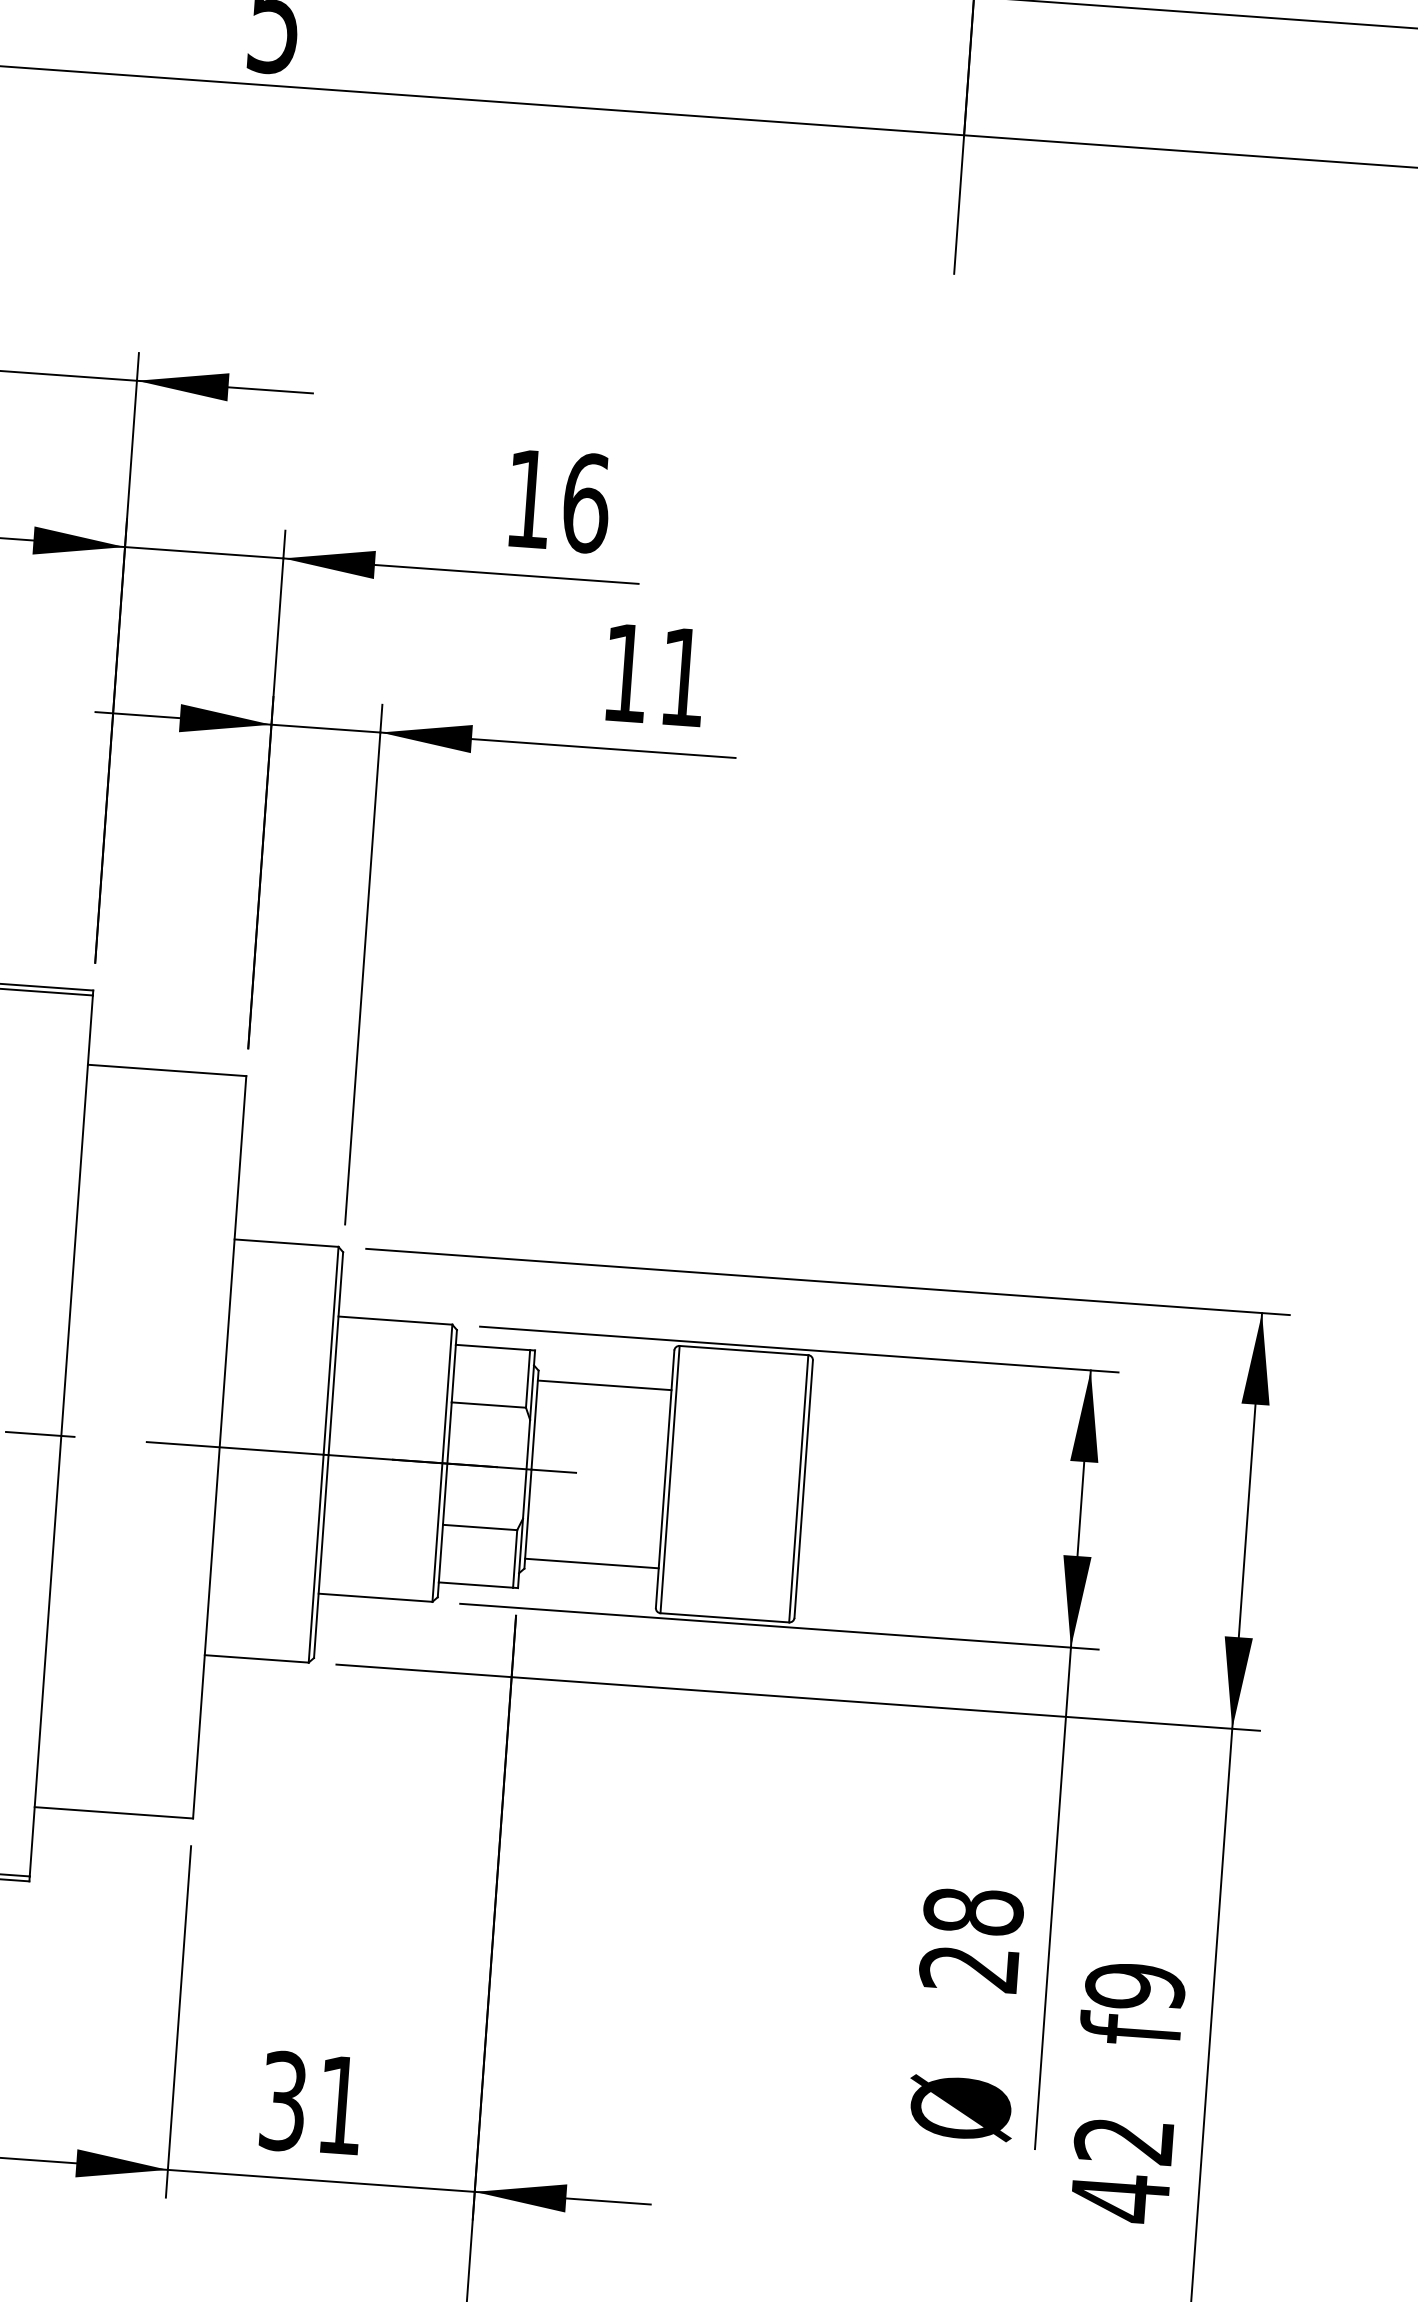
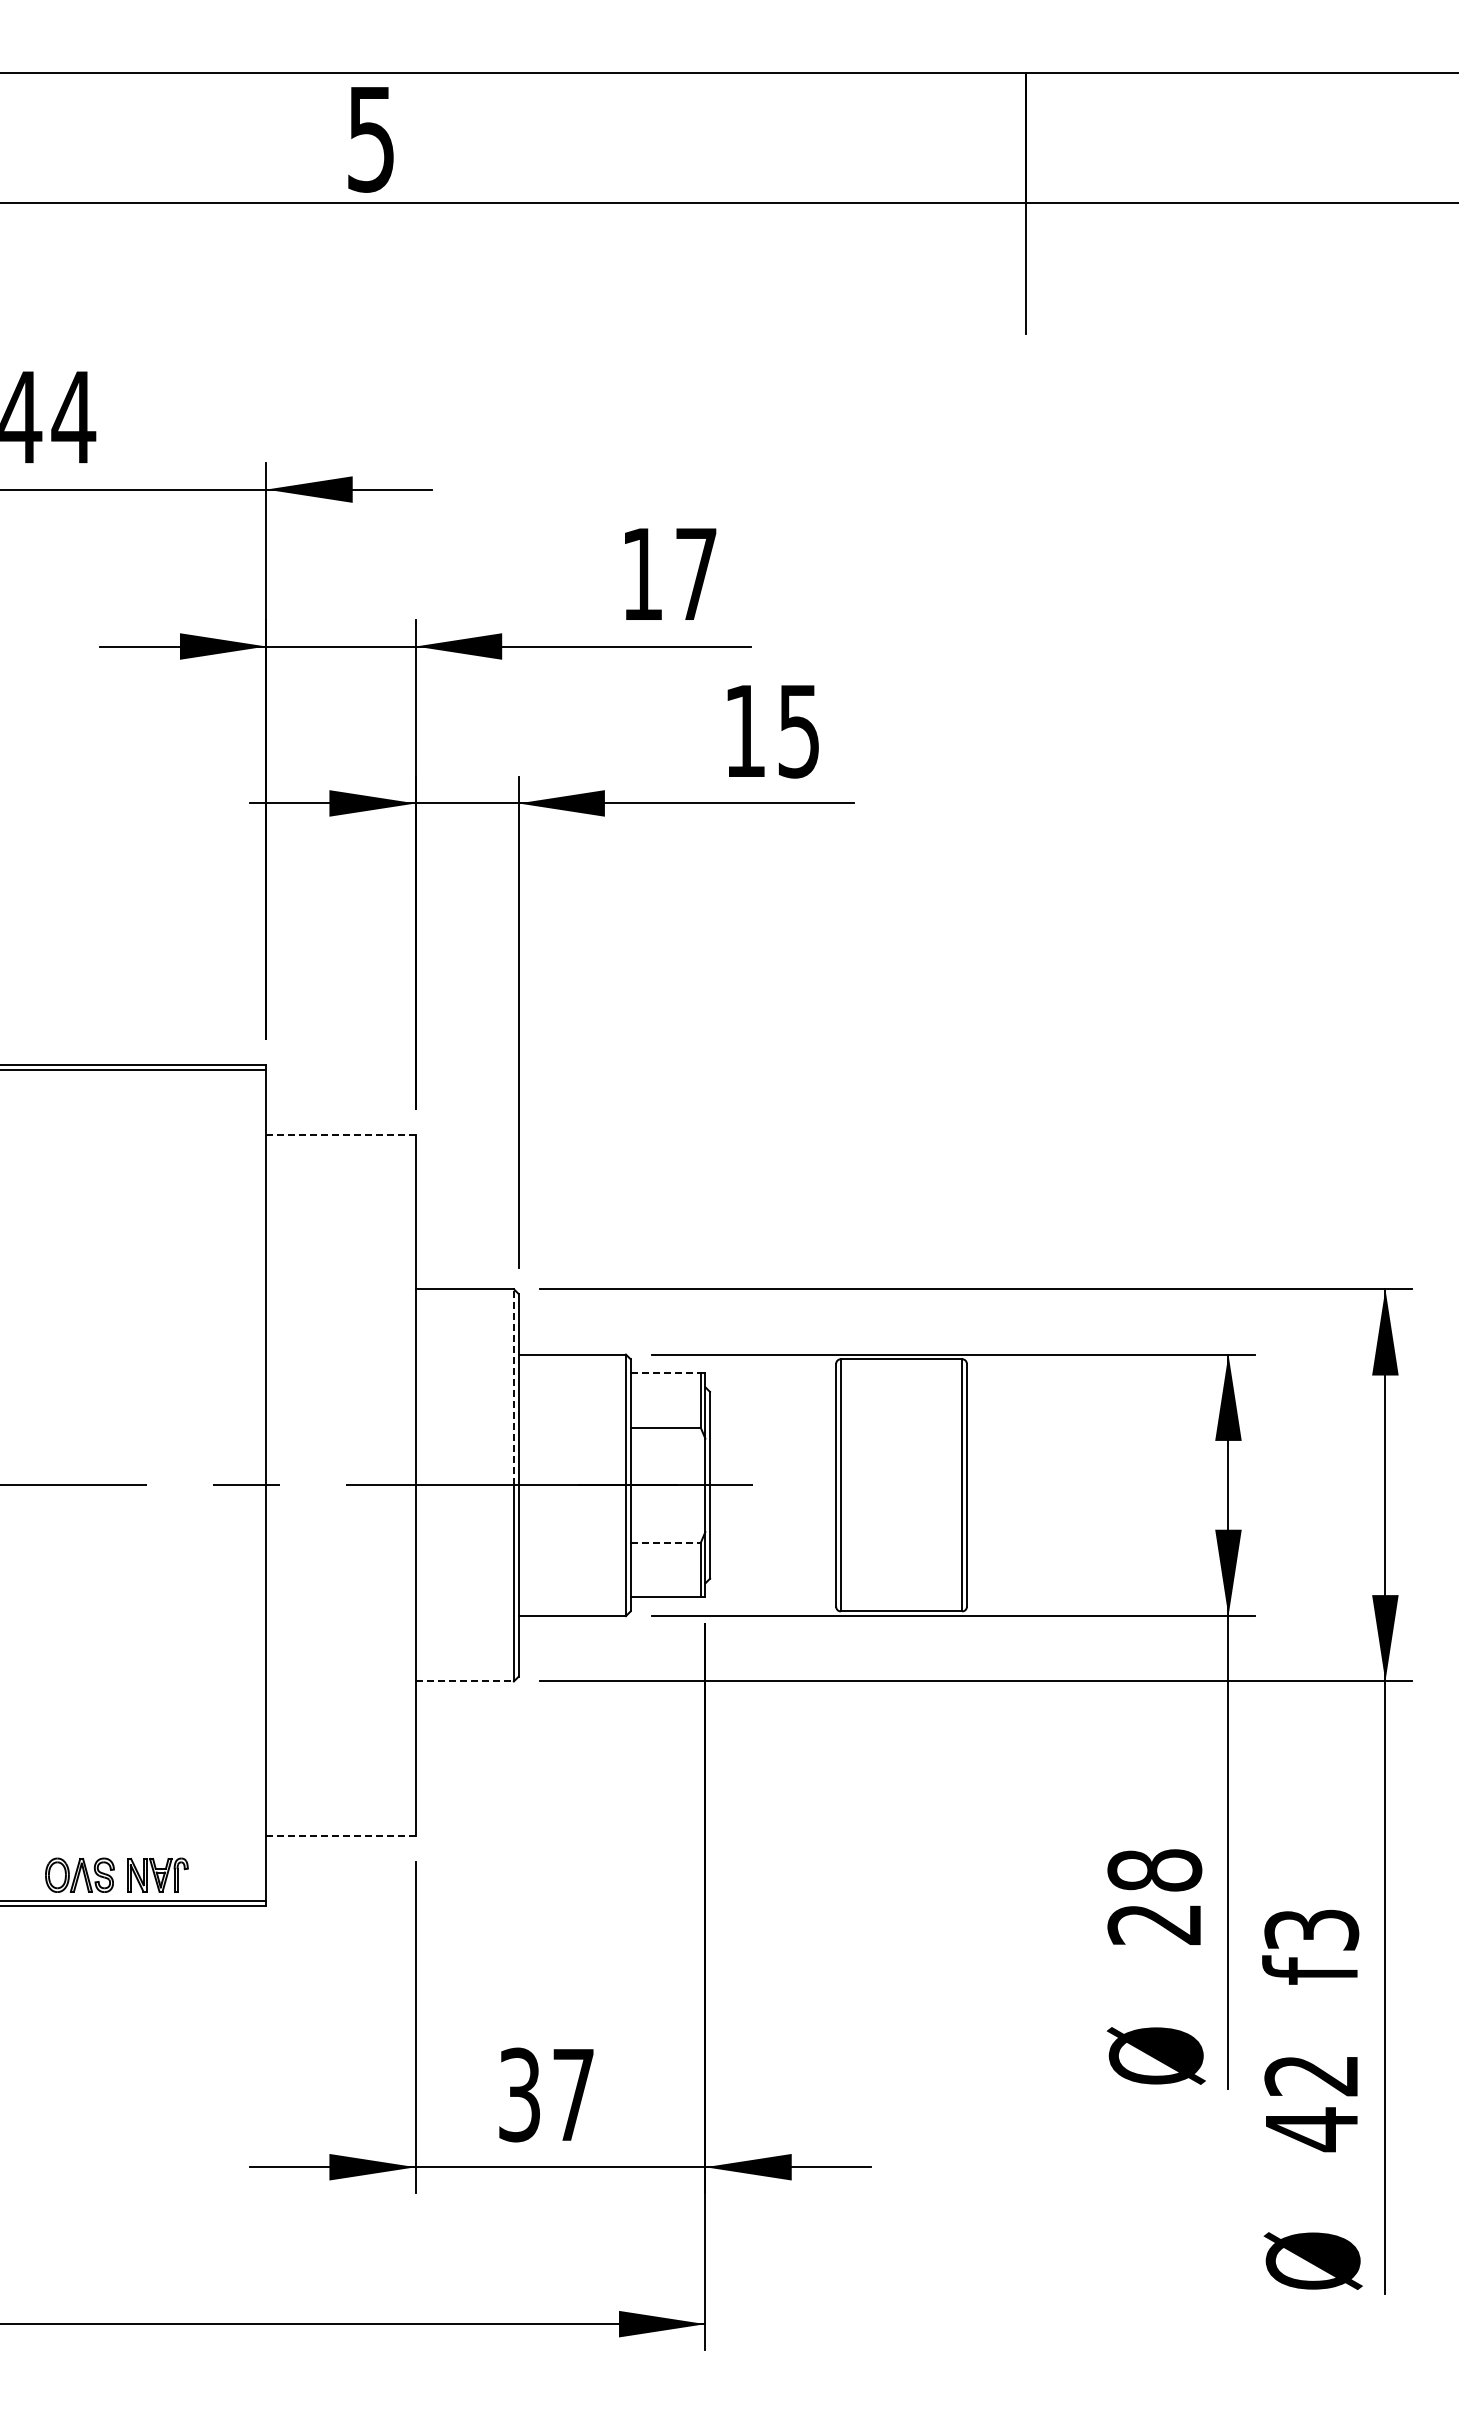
text: (586, 502) -> (696, 573), 16 -> 17
text: (682, 677) -> (798, 731), 11 -> 15
line: (167, 1070) -> (341, 1135), solid -> dashed
line: (493, 1347) -> (666, 1373), solid -> dashed
line: (330, 1349) -> (513, 1386), solid -> dashed
line: (605, 1385) -> (773, 1401), removed
line: (480, 1527) -> (666, 1543), solid -> dashed
line: (592, 1563) -> (773, 1569), removed
line: (257, 1658) -> (465, 1681), solid -> dashed
line: (114, 1812) -> (341, 1835), solid -> dashed
text: (1135, 1987) -> (1311, 1930), f9 -> f3
text: (340, 2104) -> (573, 2094), 31 -> 37

